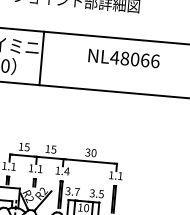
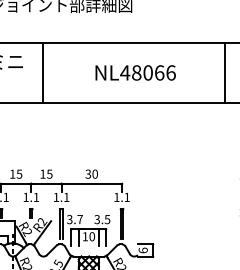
line: (42, 58) -> (43, 72), moved
text: (123, 58) -> (135, 72), moved
text: (66, 171) -> (66, 197), 1.4 -> 1.1

